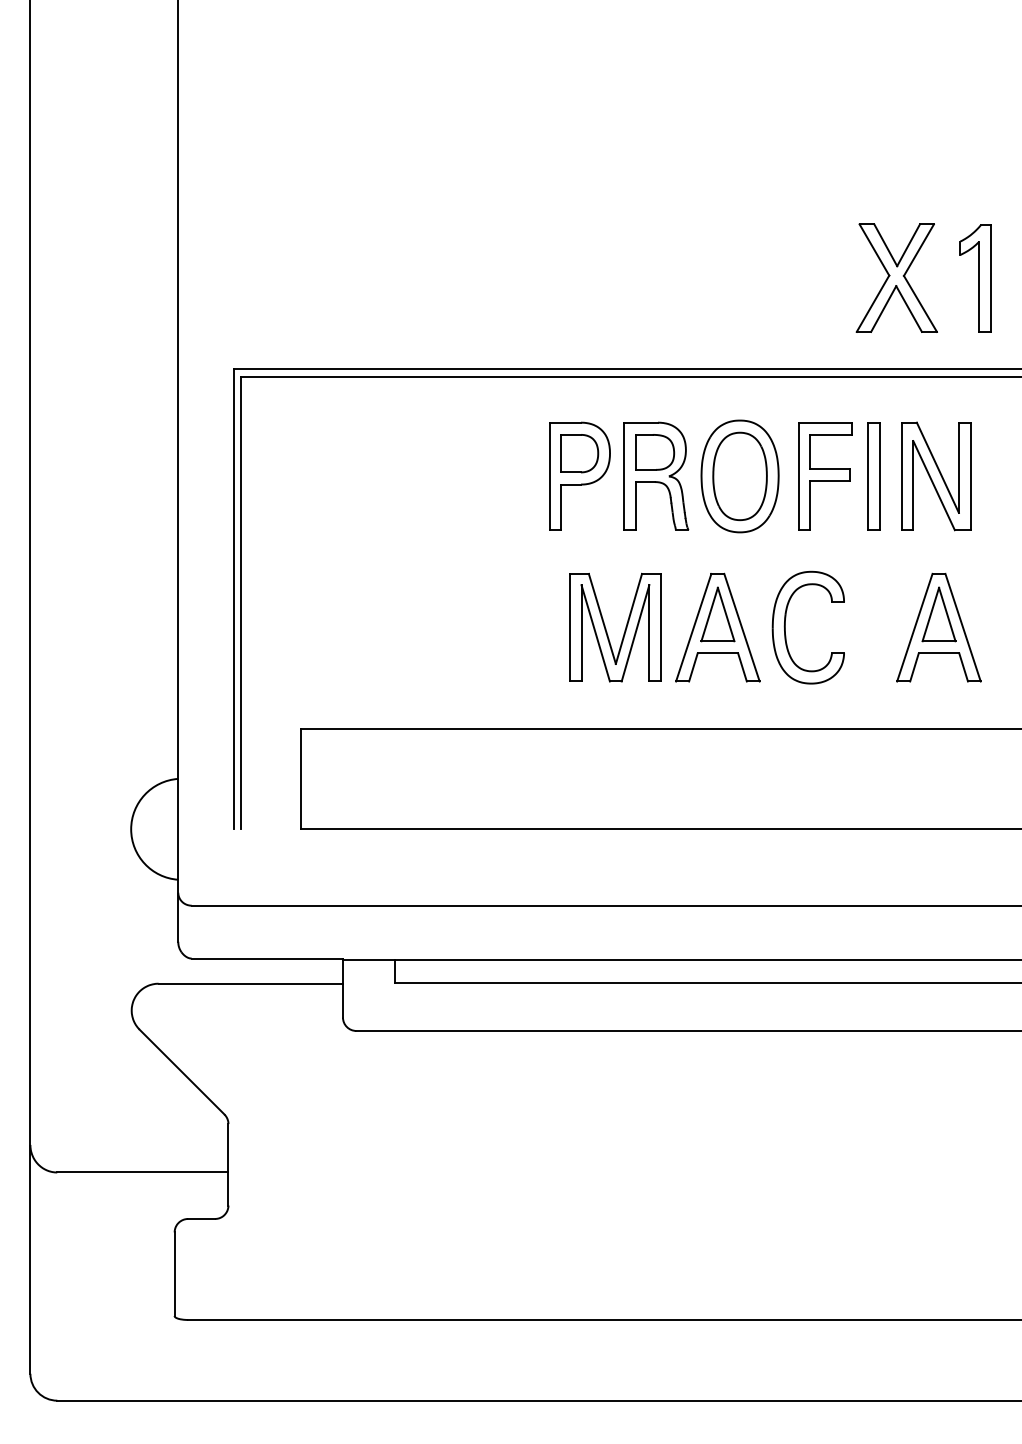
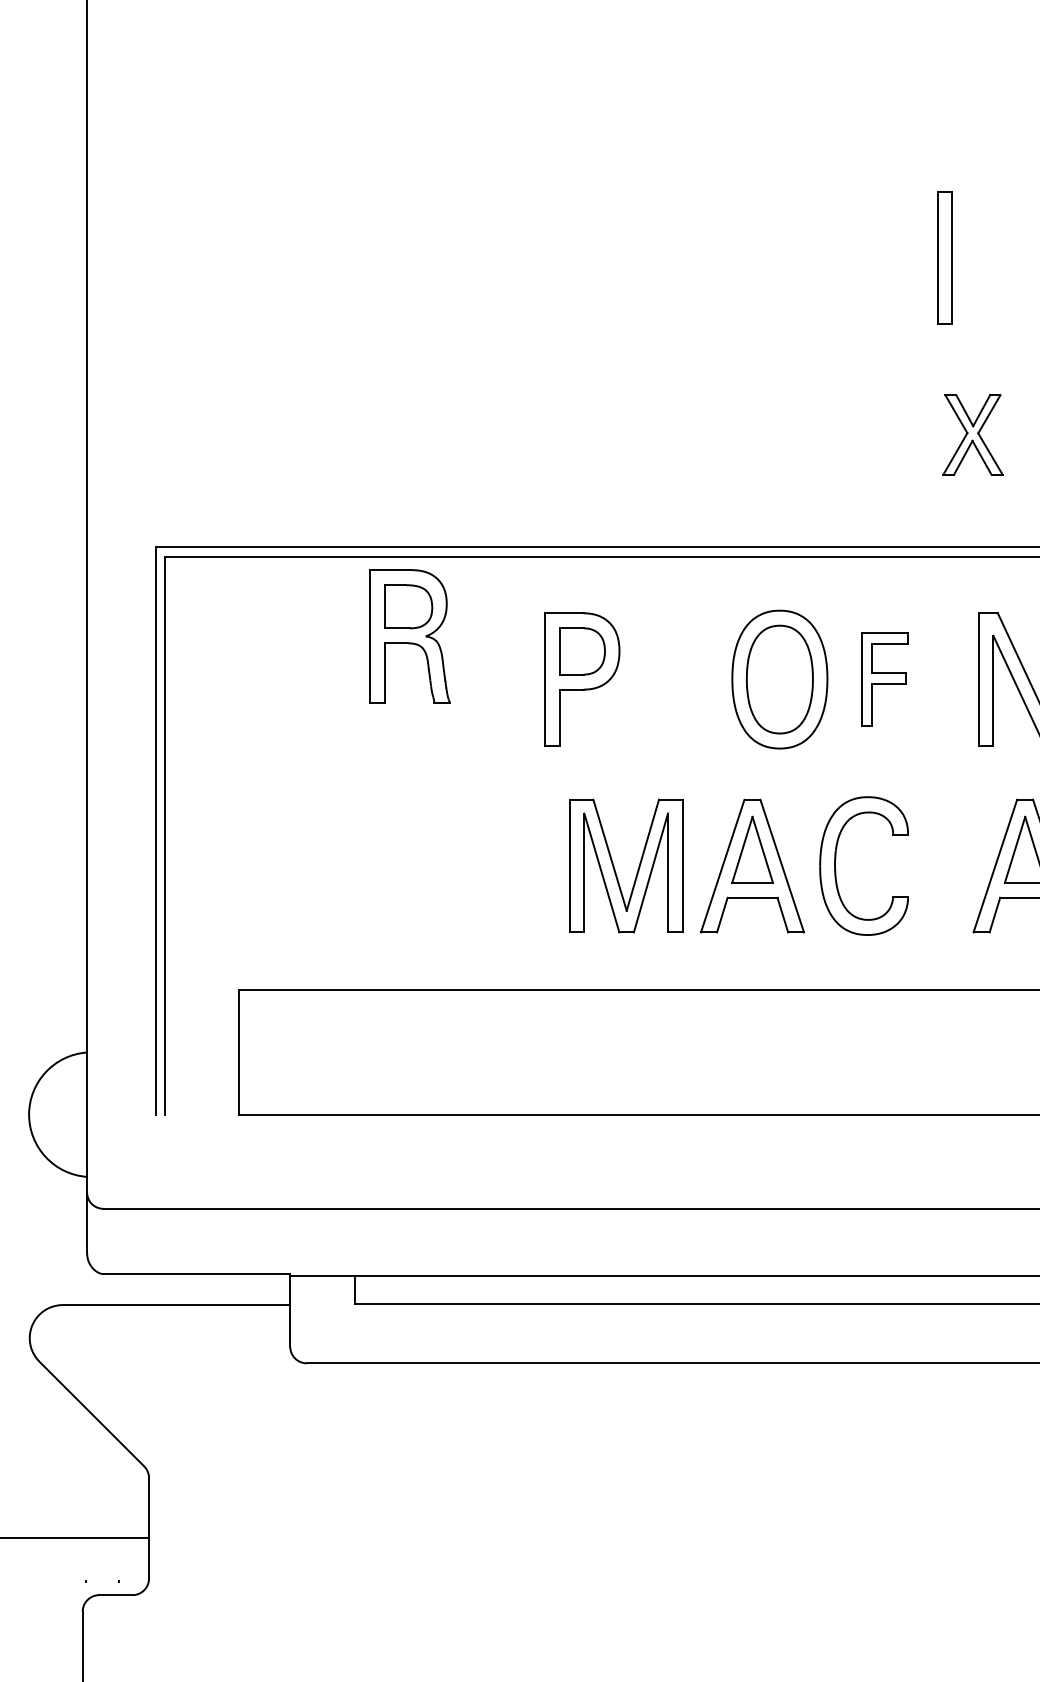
part: (896, 277) -> (972, 434), size x0.6
part: (656, 475) -> (410, 635), moved
part: (825, 476) -> (885, 679), size x0.7
part: (873, 476) -> (944, 257), moved

